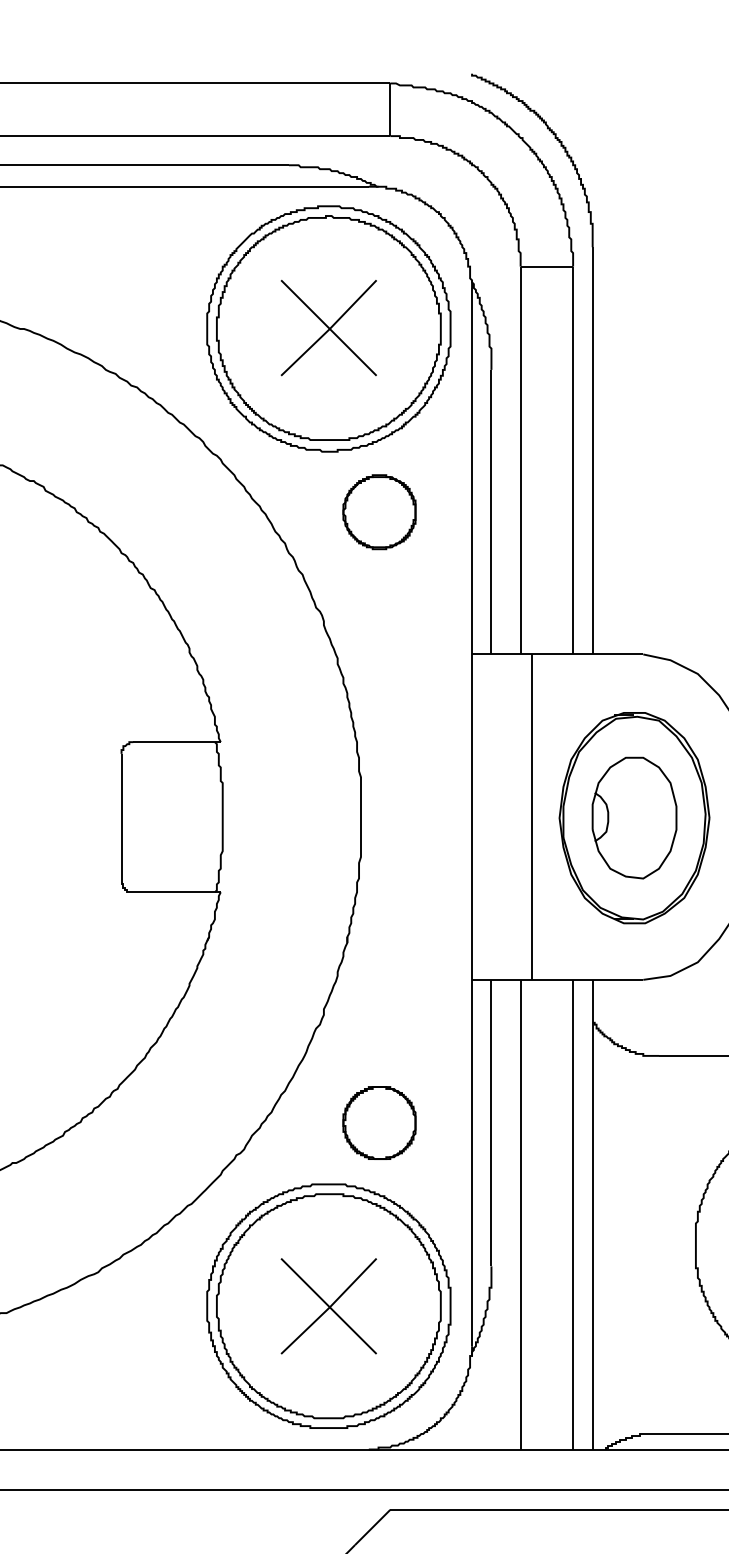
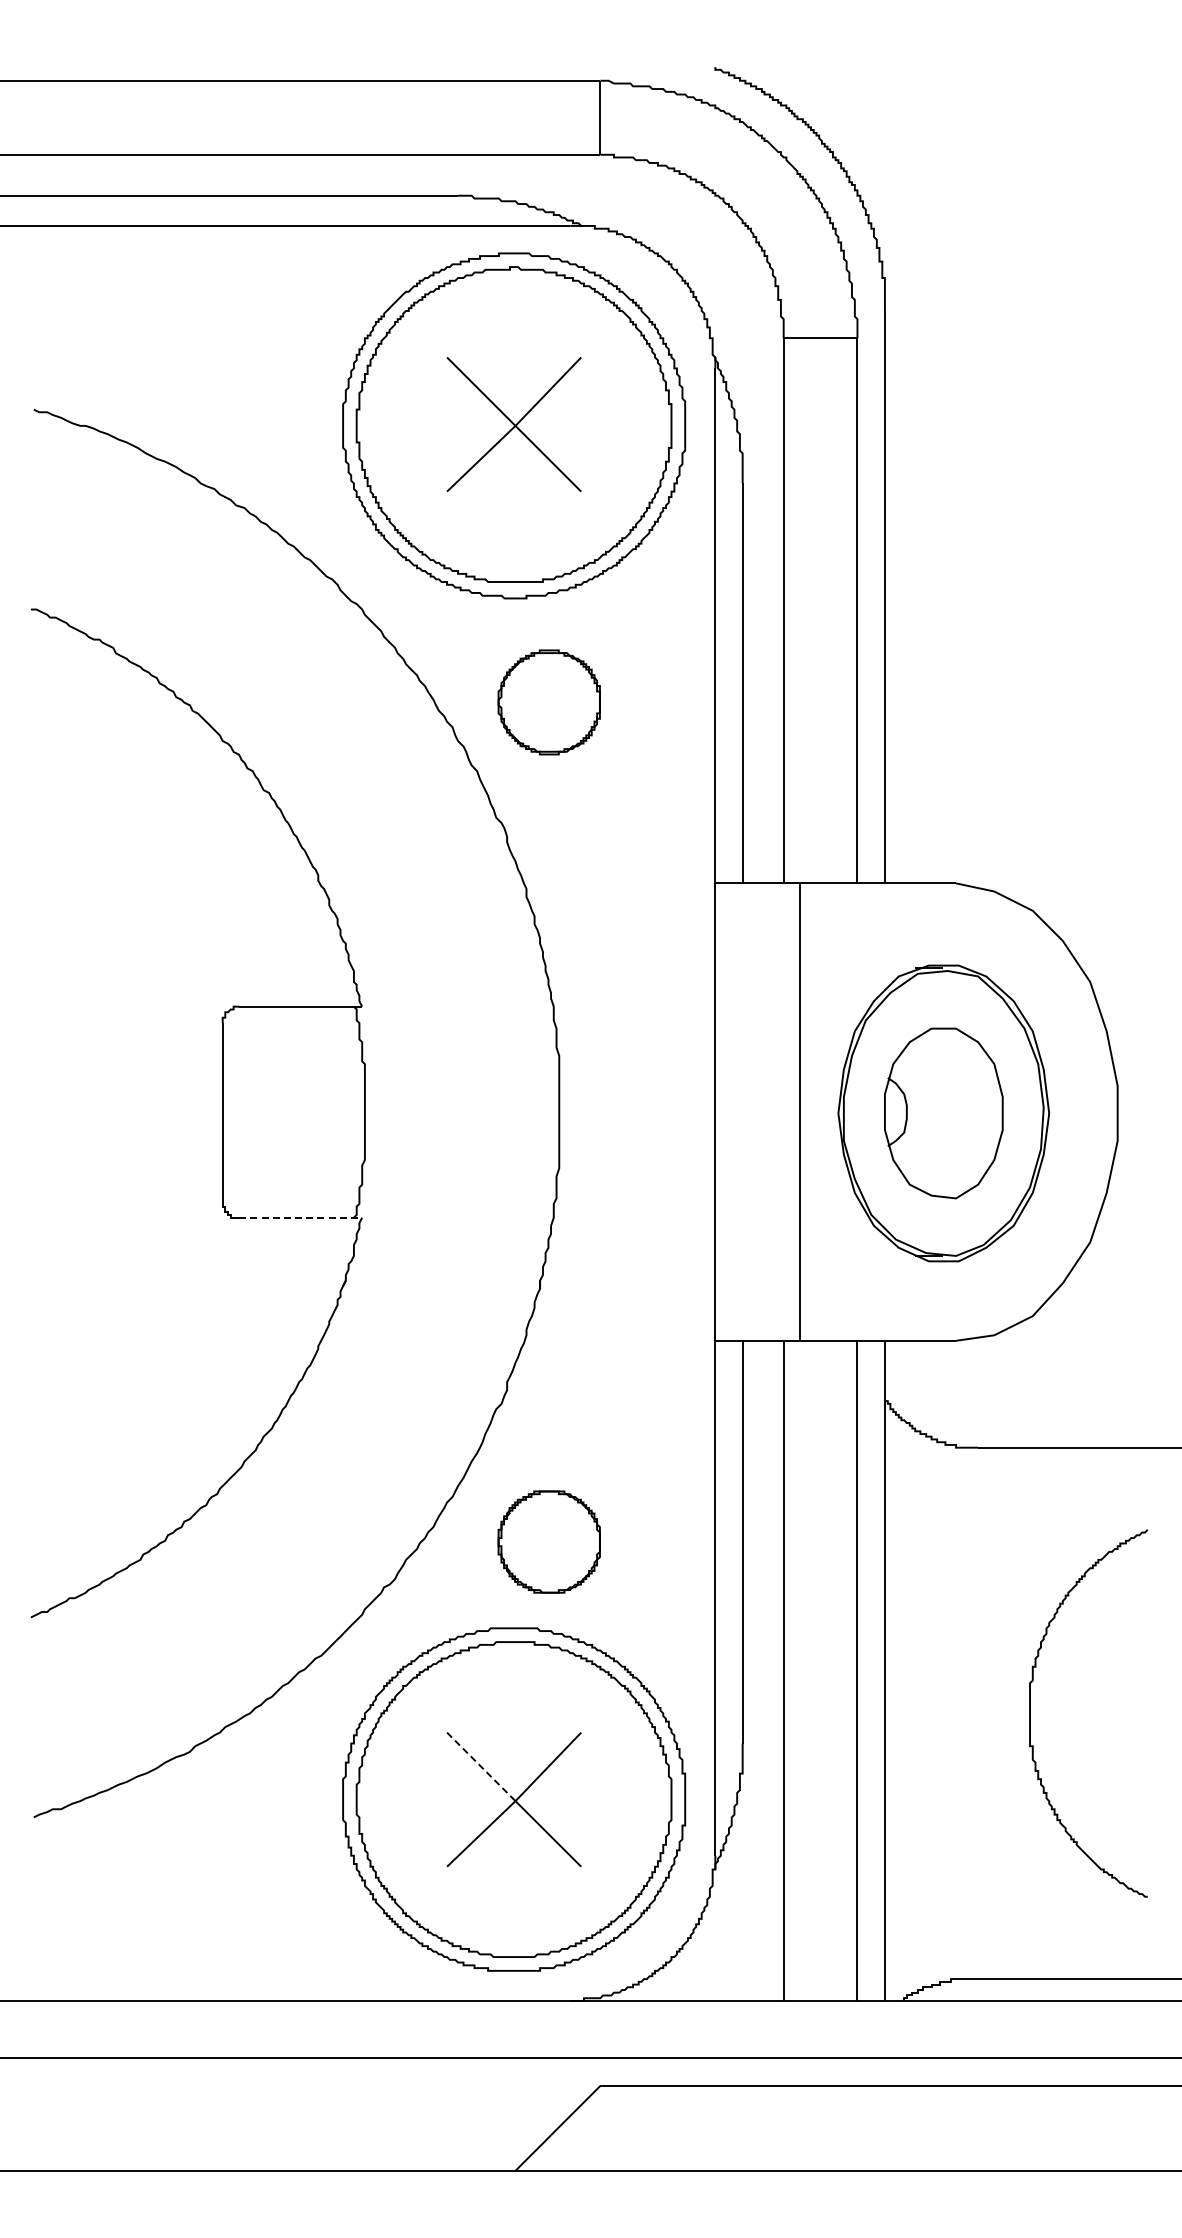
part: (378, 512) -> (548, 702), moved
line: (176, 892) -> (300, 1217), solid -> dashed
part: (378, 1122) -> (548, 1541), moved
line: (305, 1283) -> (481, 1767), solid -> dashed

